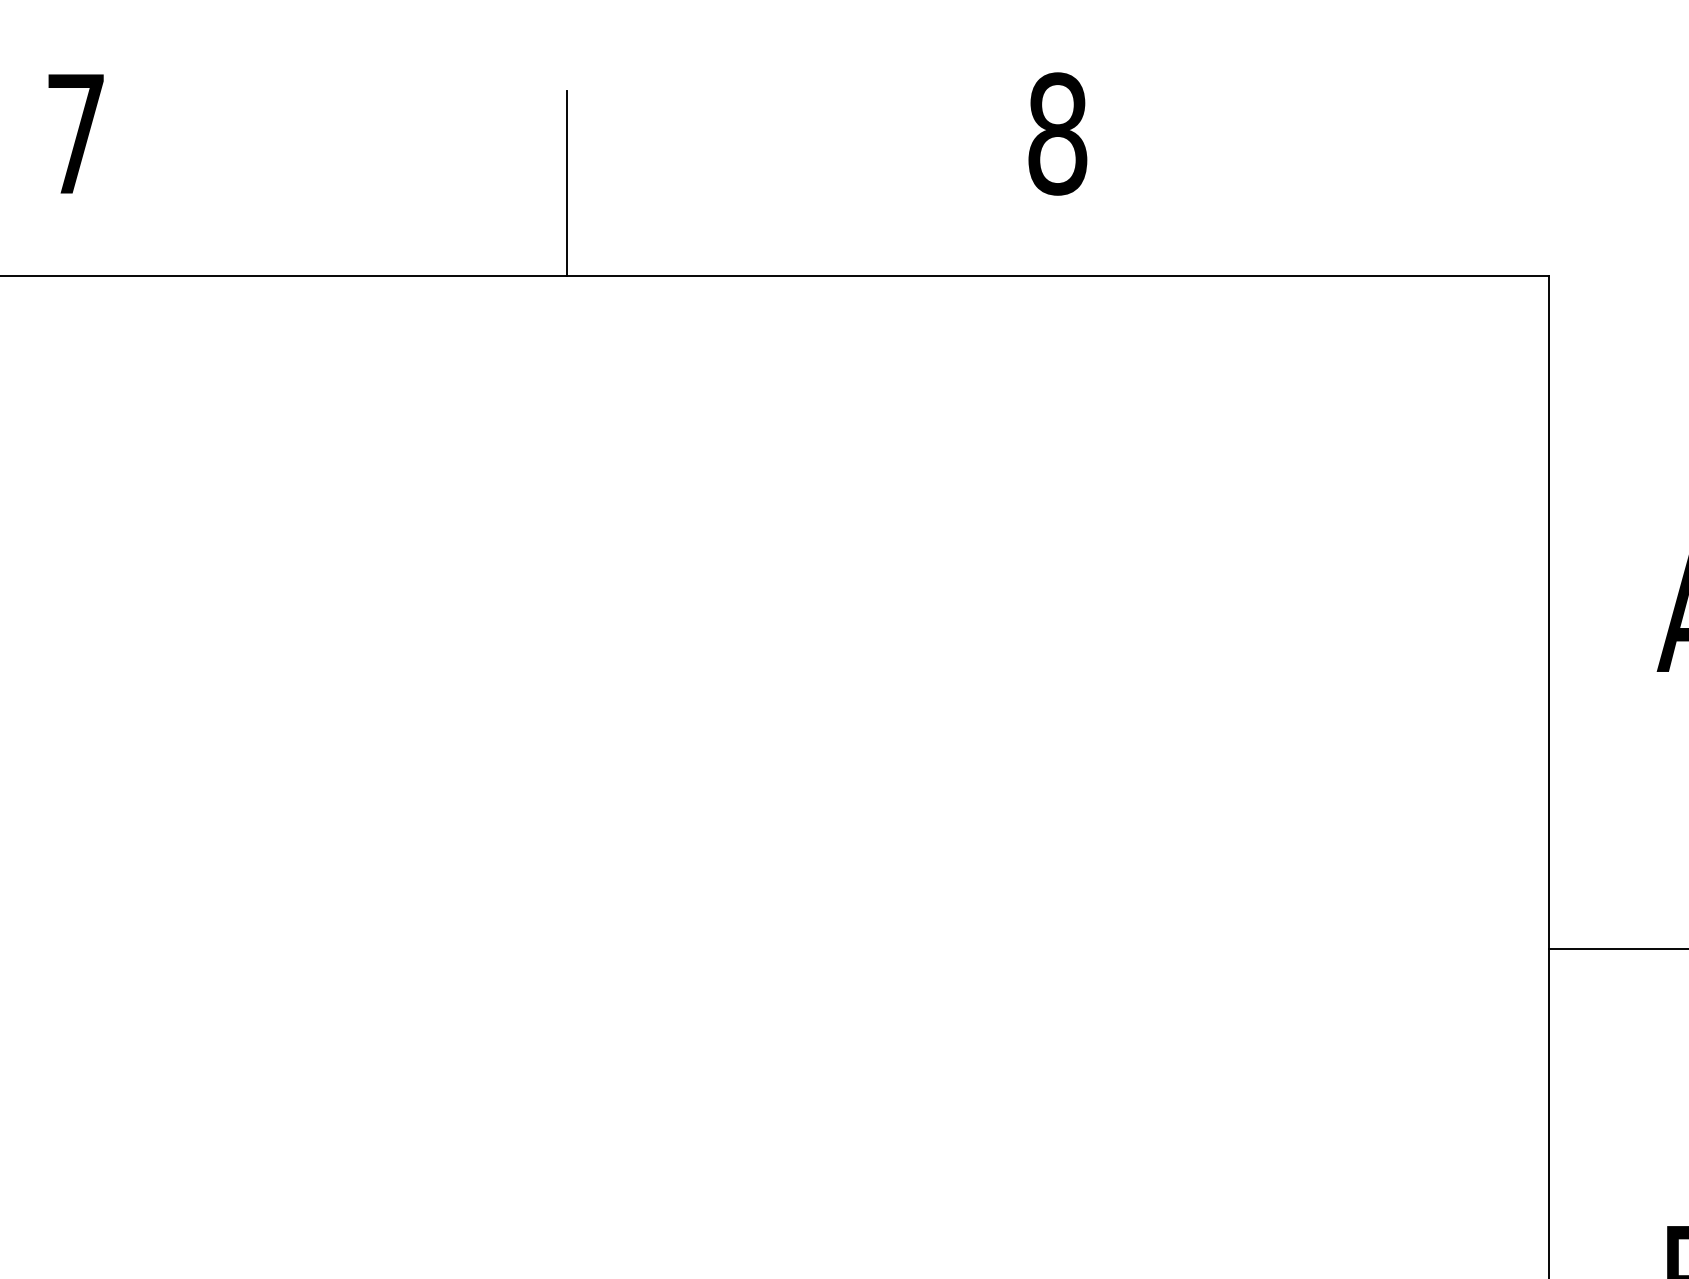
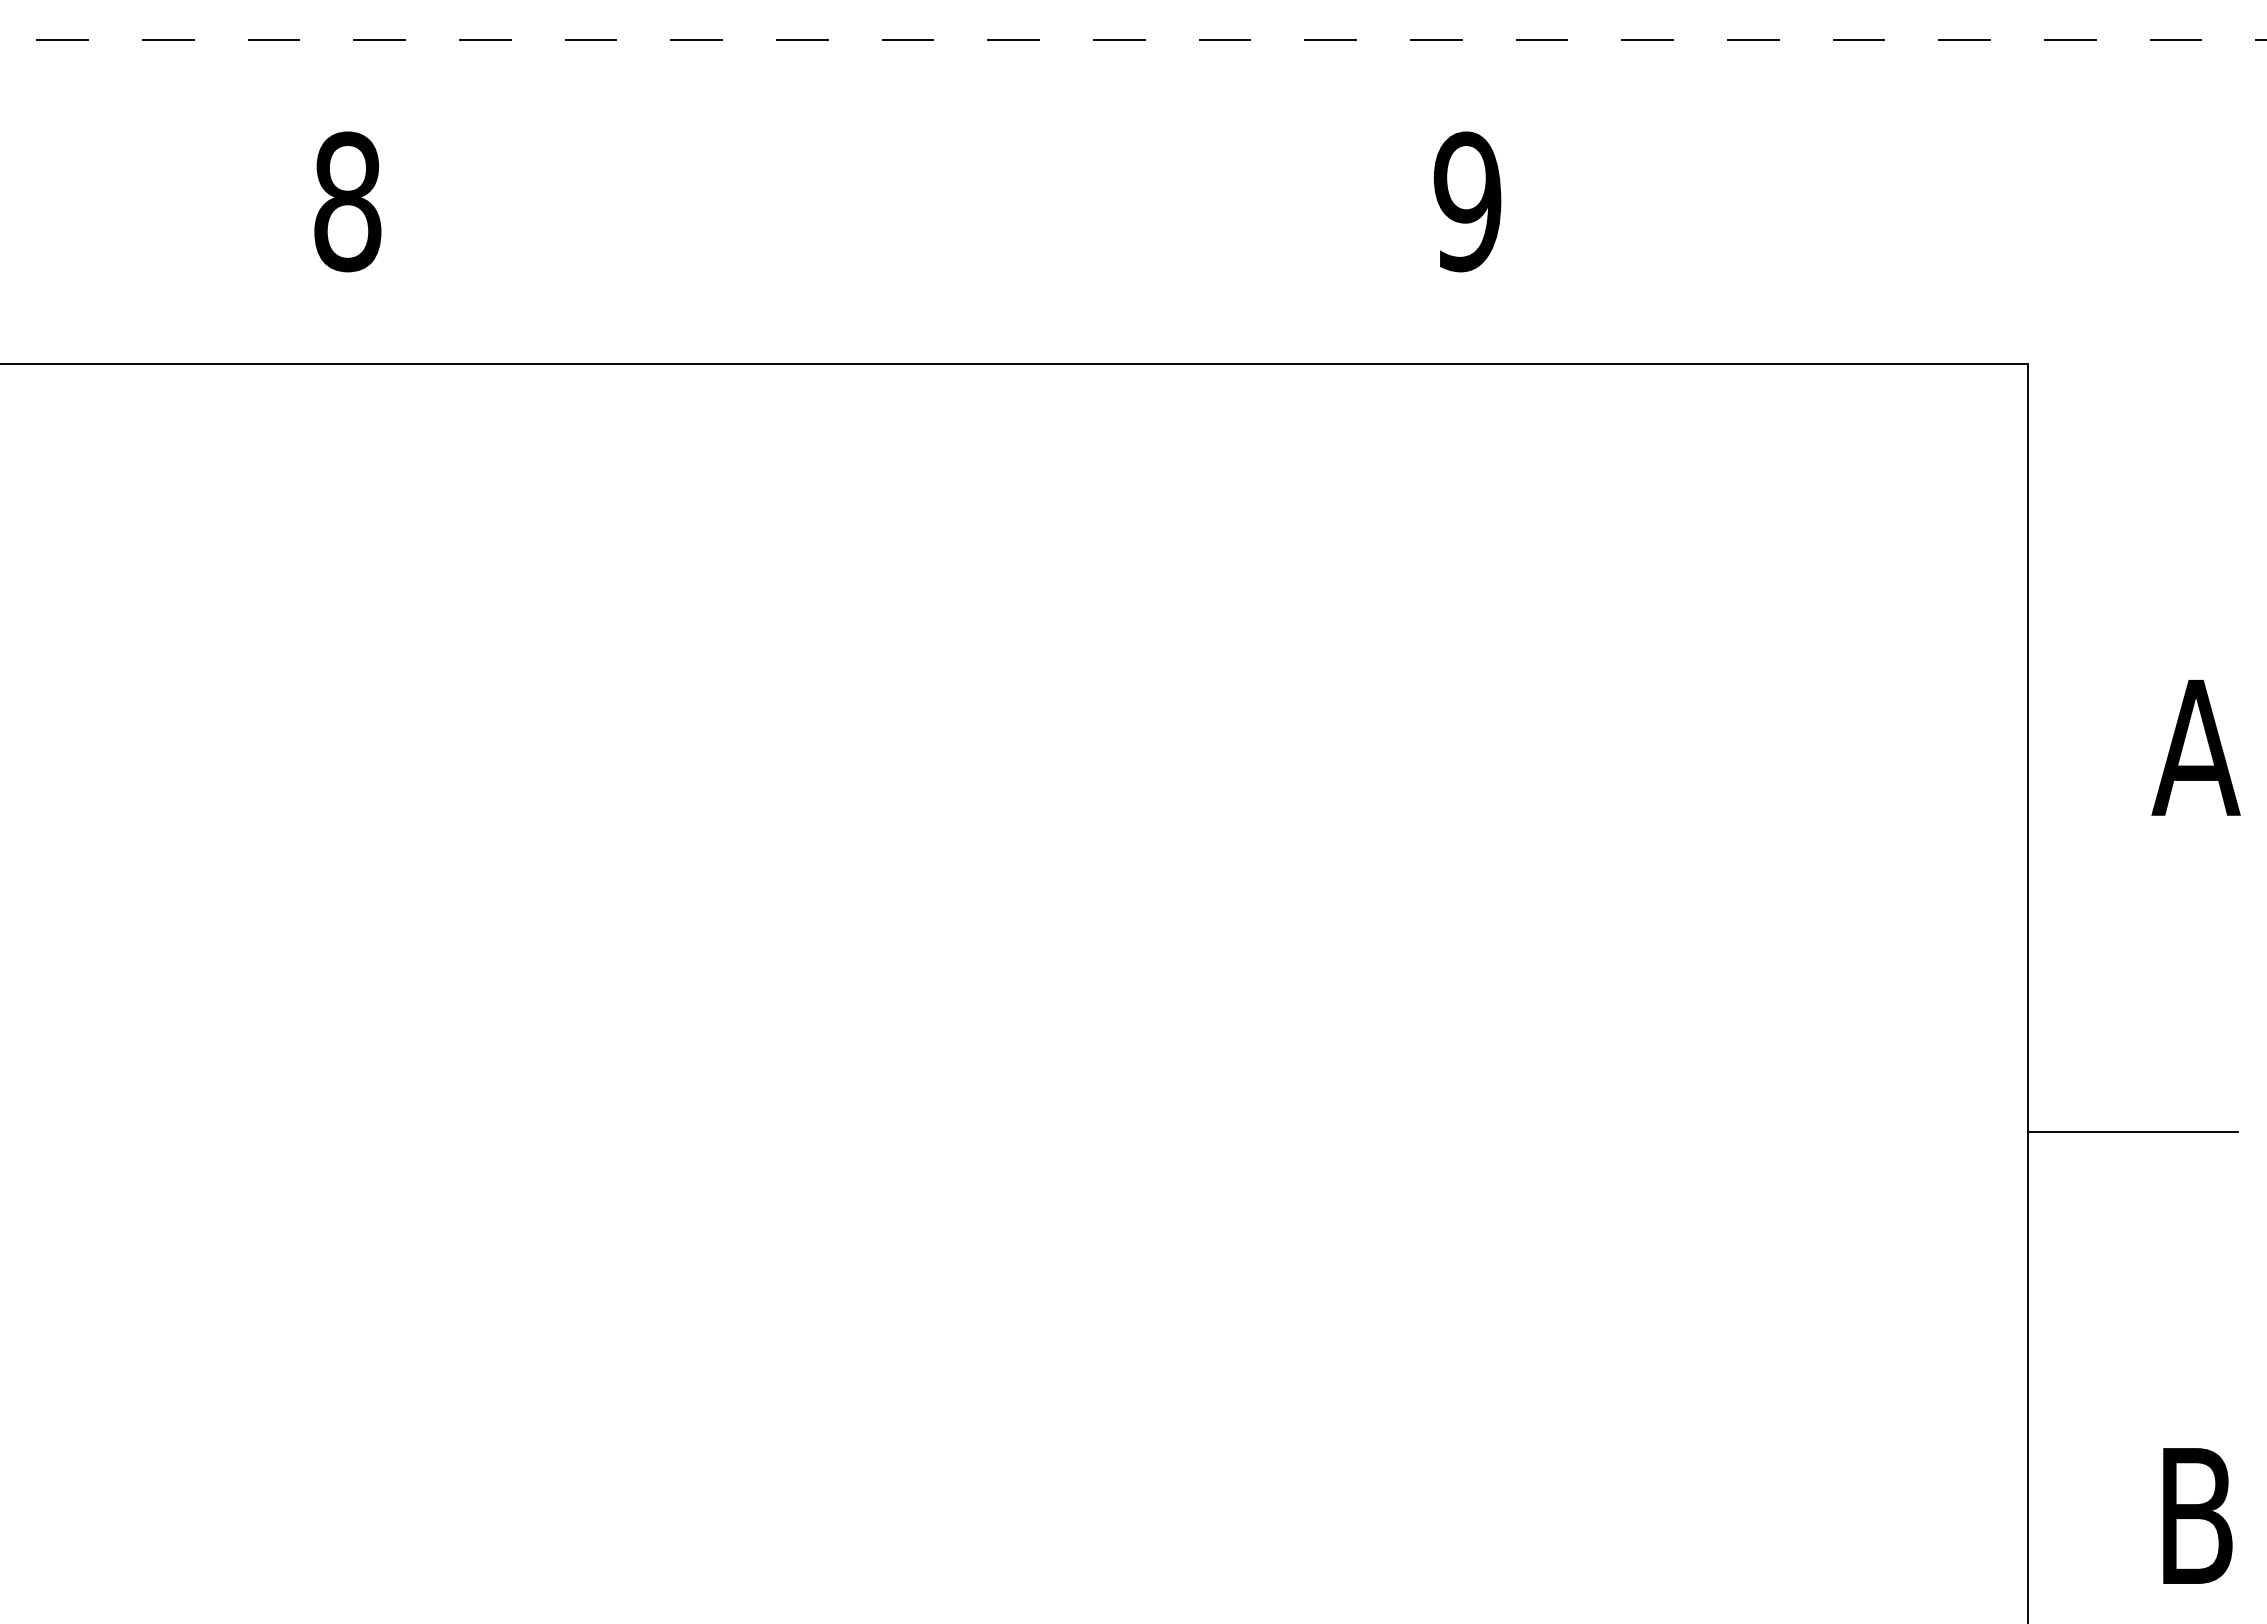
text: (75, 133) -> (347, 201), 7 -> 8
text: (1057, 133) -> (1467, 201), 8 -> 9
line: (567, 183) -> (908, 258), removed

